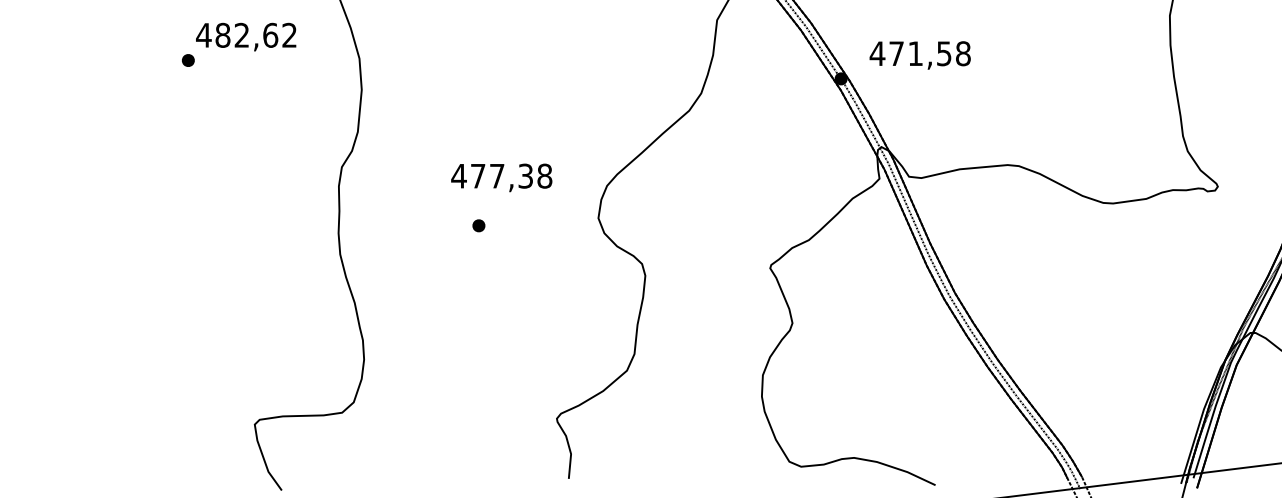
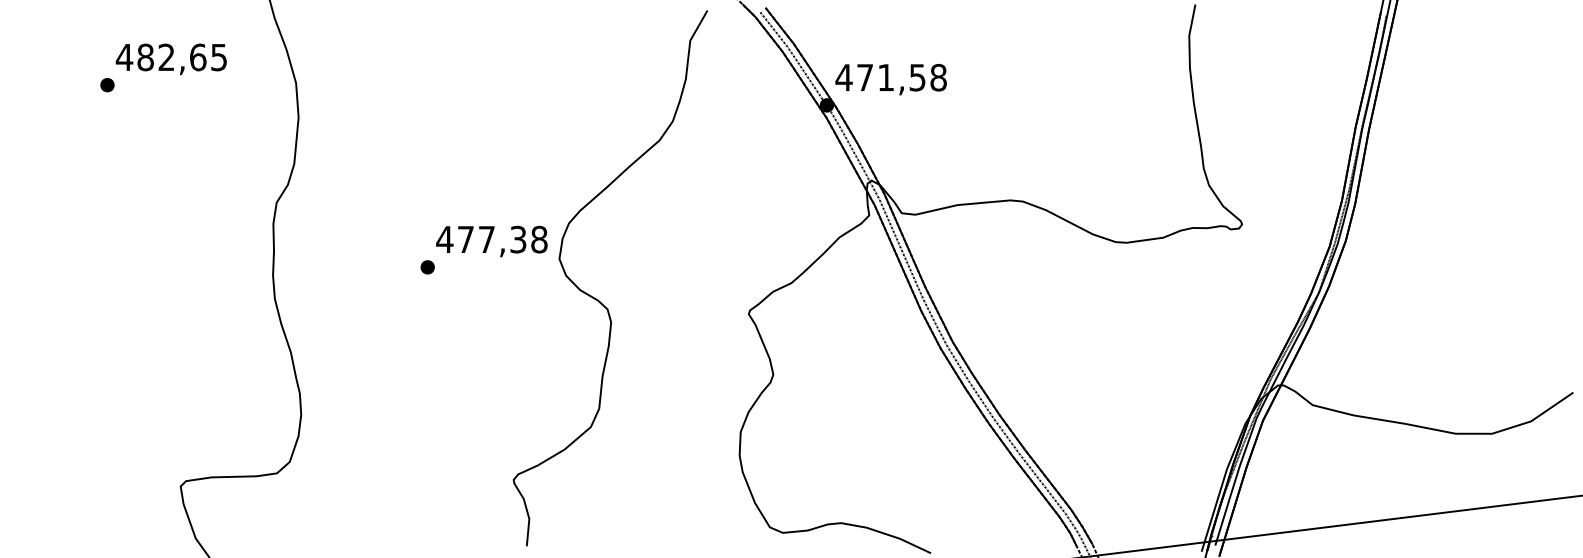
text: (289, 35) -> (218, 57), 482,62 -> 482,65
text: (919, 55) -> (890, 79), moved
text: (501, 177) -> (491, 241), moved

